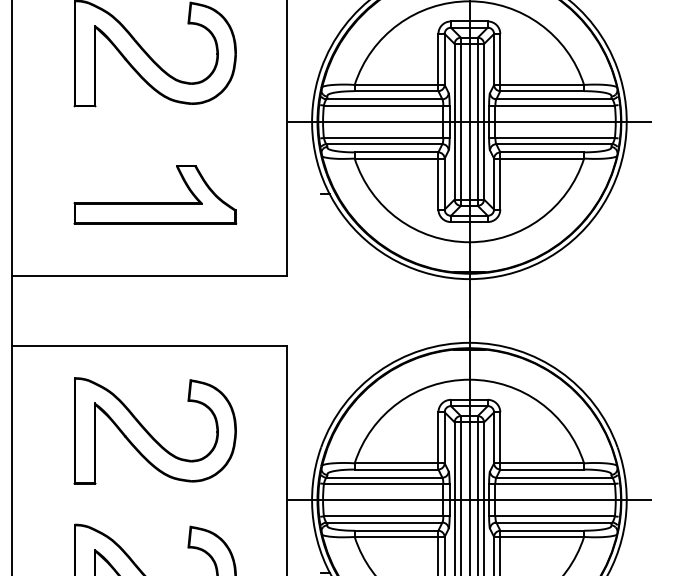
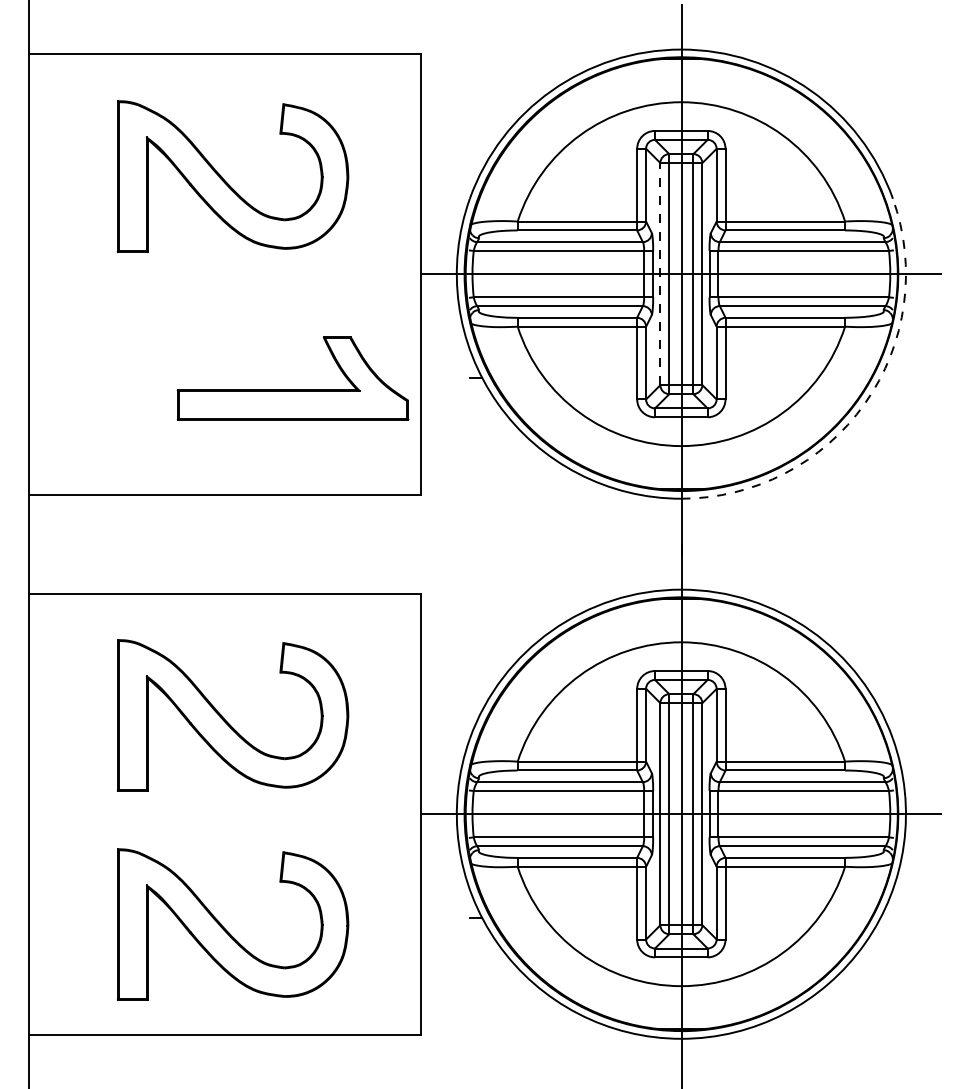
line: (454, 121) -> (660, 273), solid -> dashed
part: (154, 202) -> (292, 389), moved
arc: (597, 212) -> (864, 403), solid -> dashed

